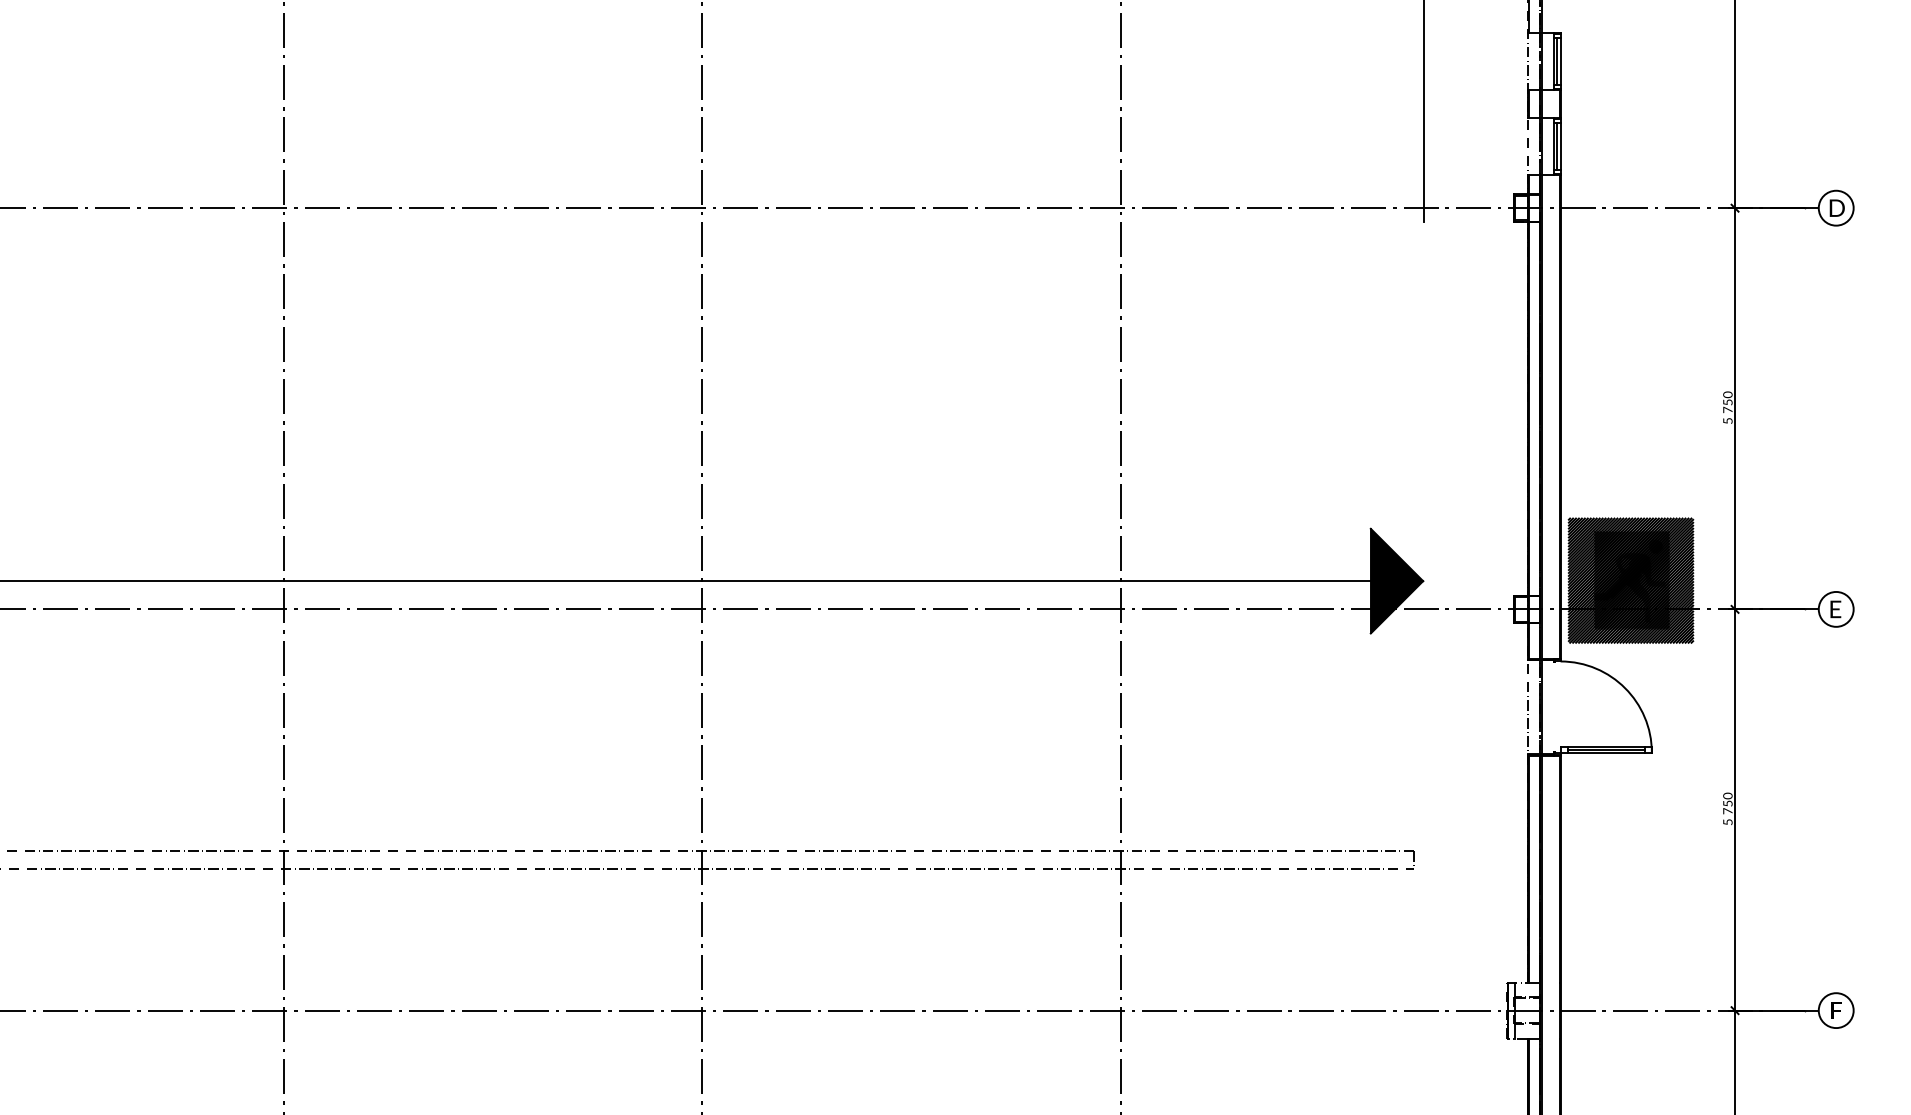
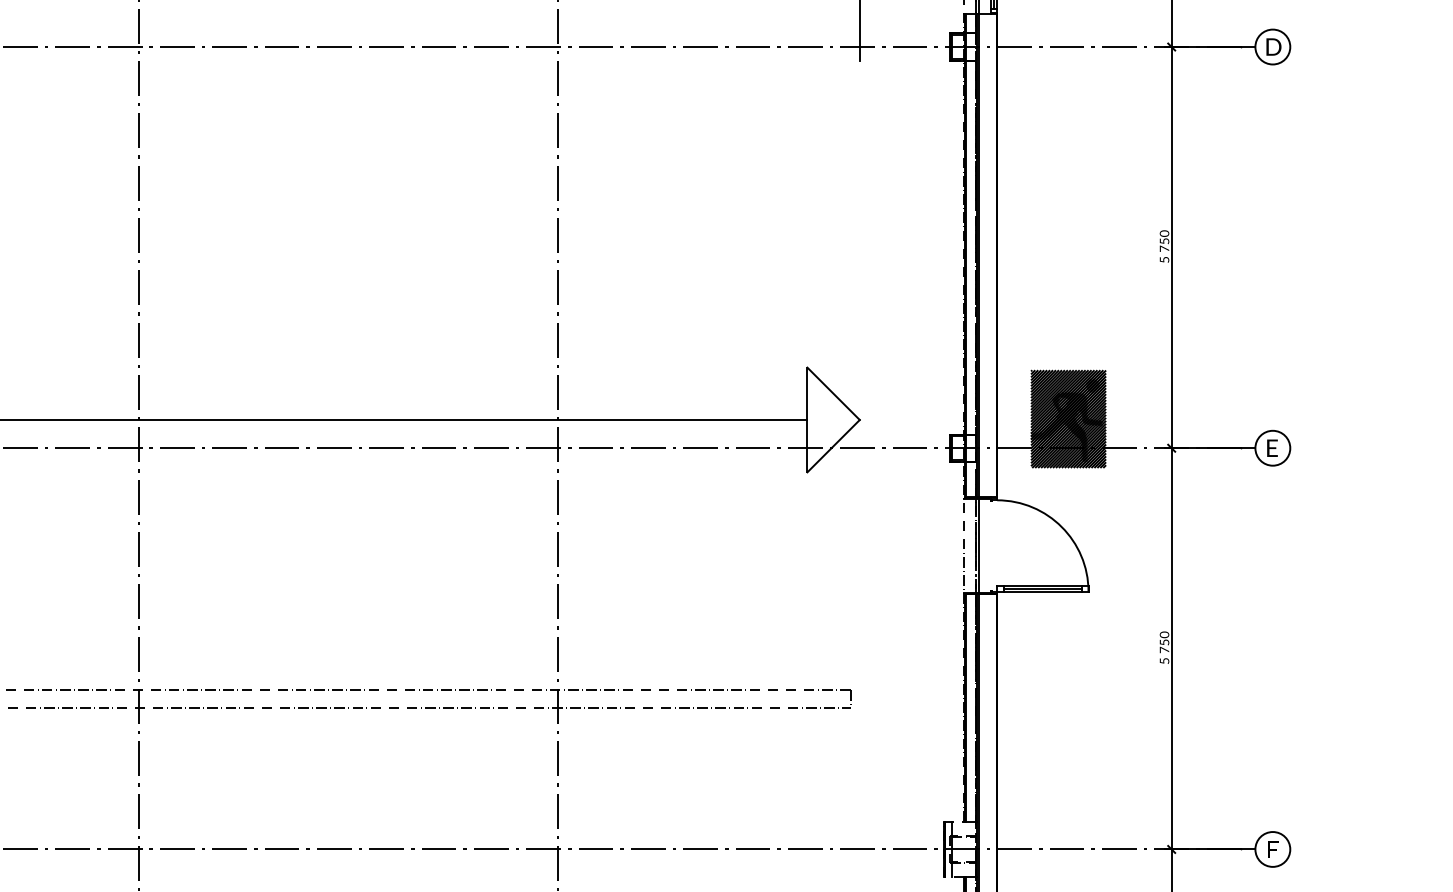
fill: (1396, 580) -> (833, 419), removed
hatch: (1630, 580) -> (1067, 419), removed

